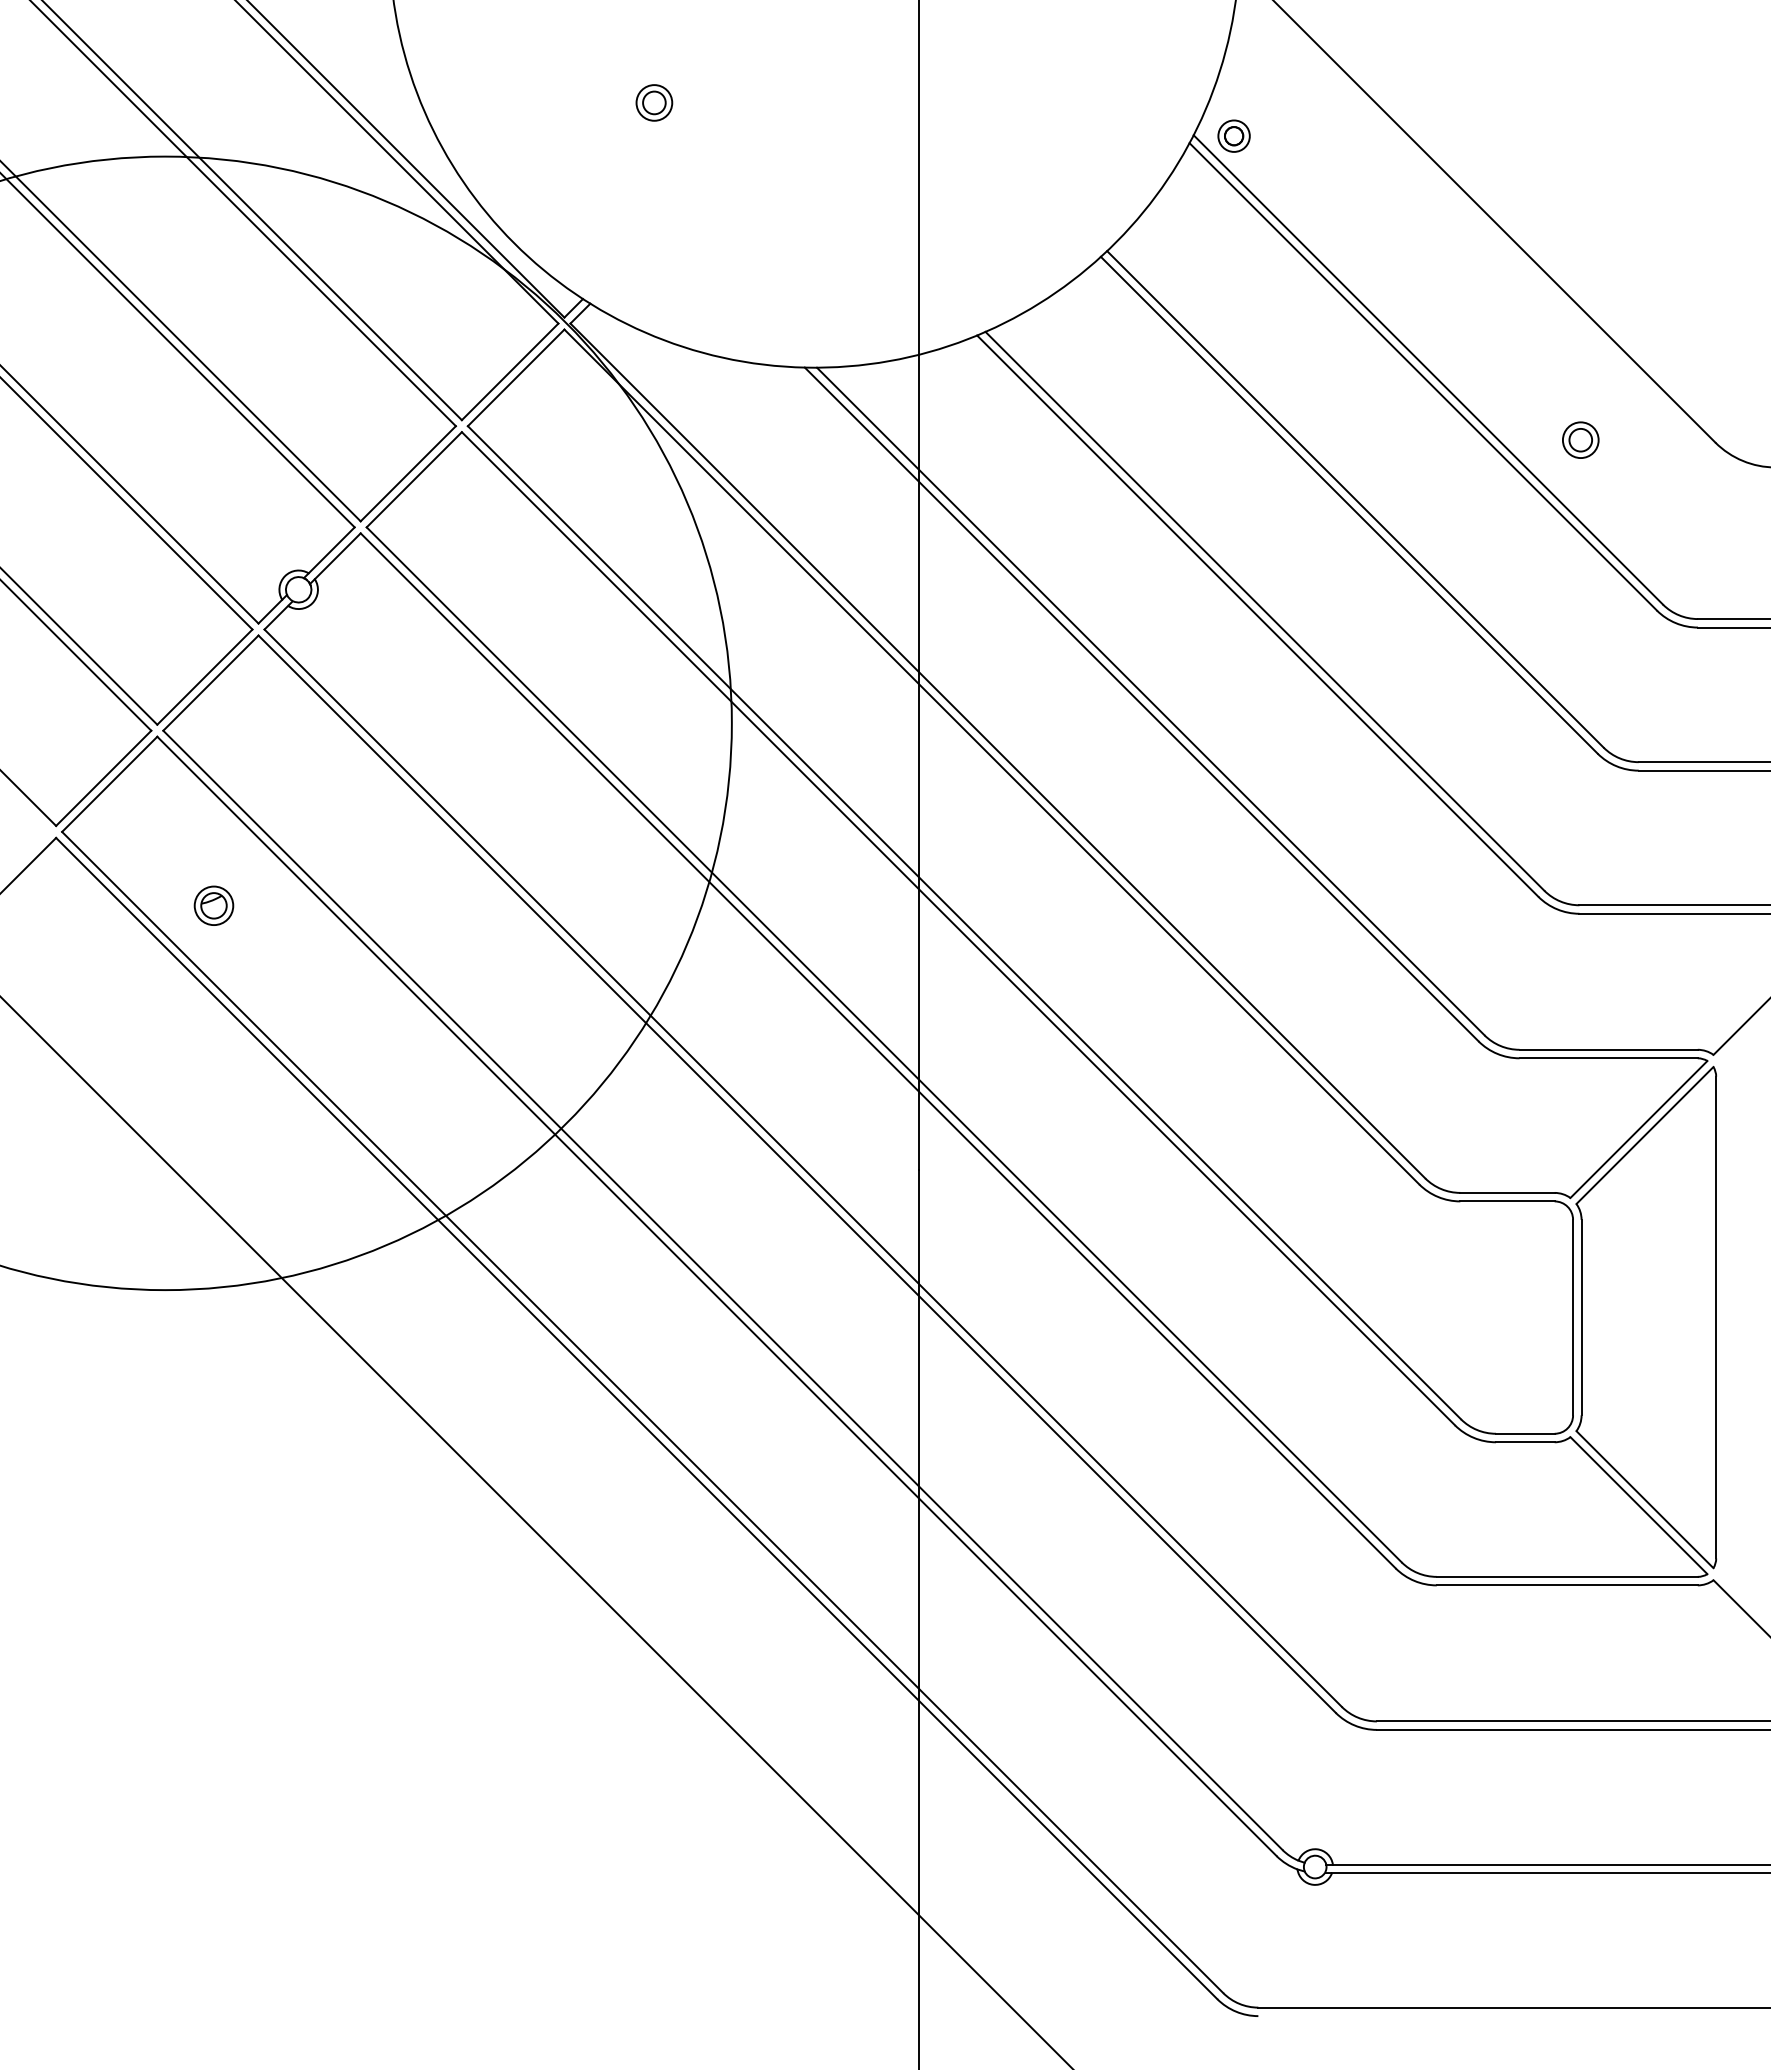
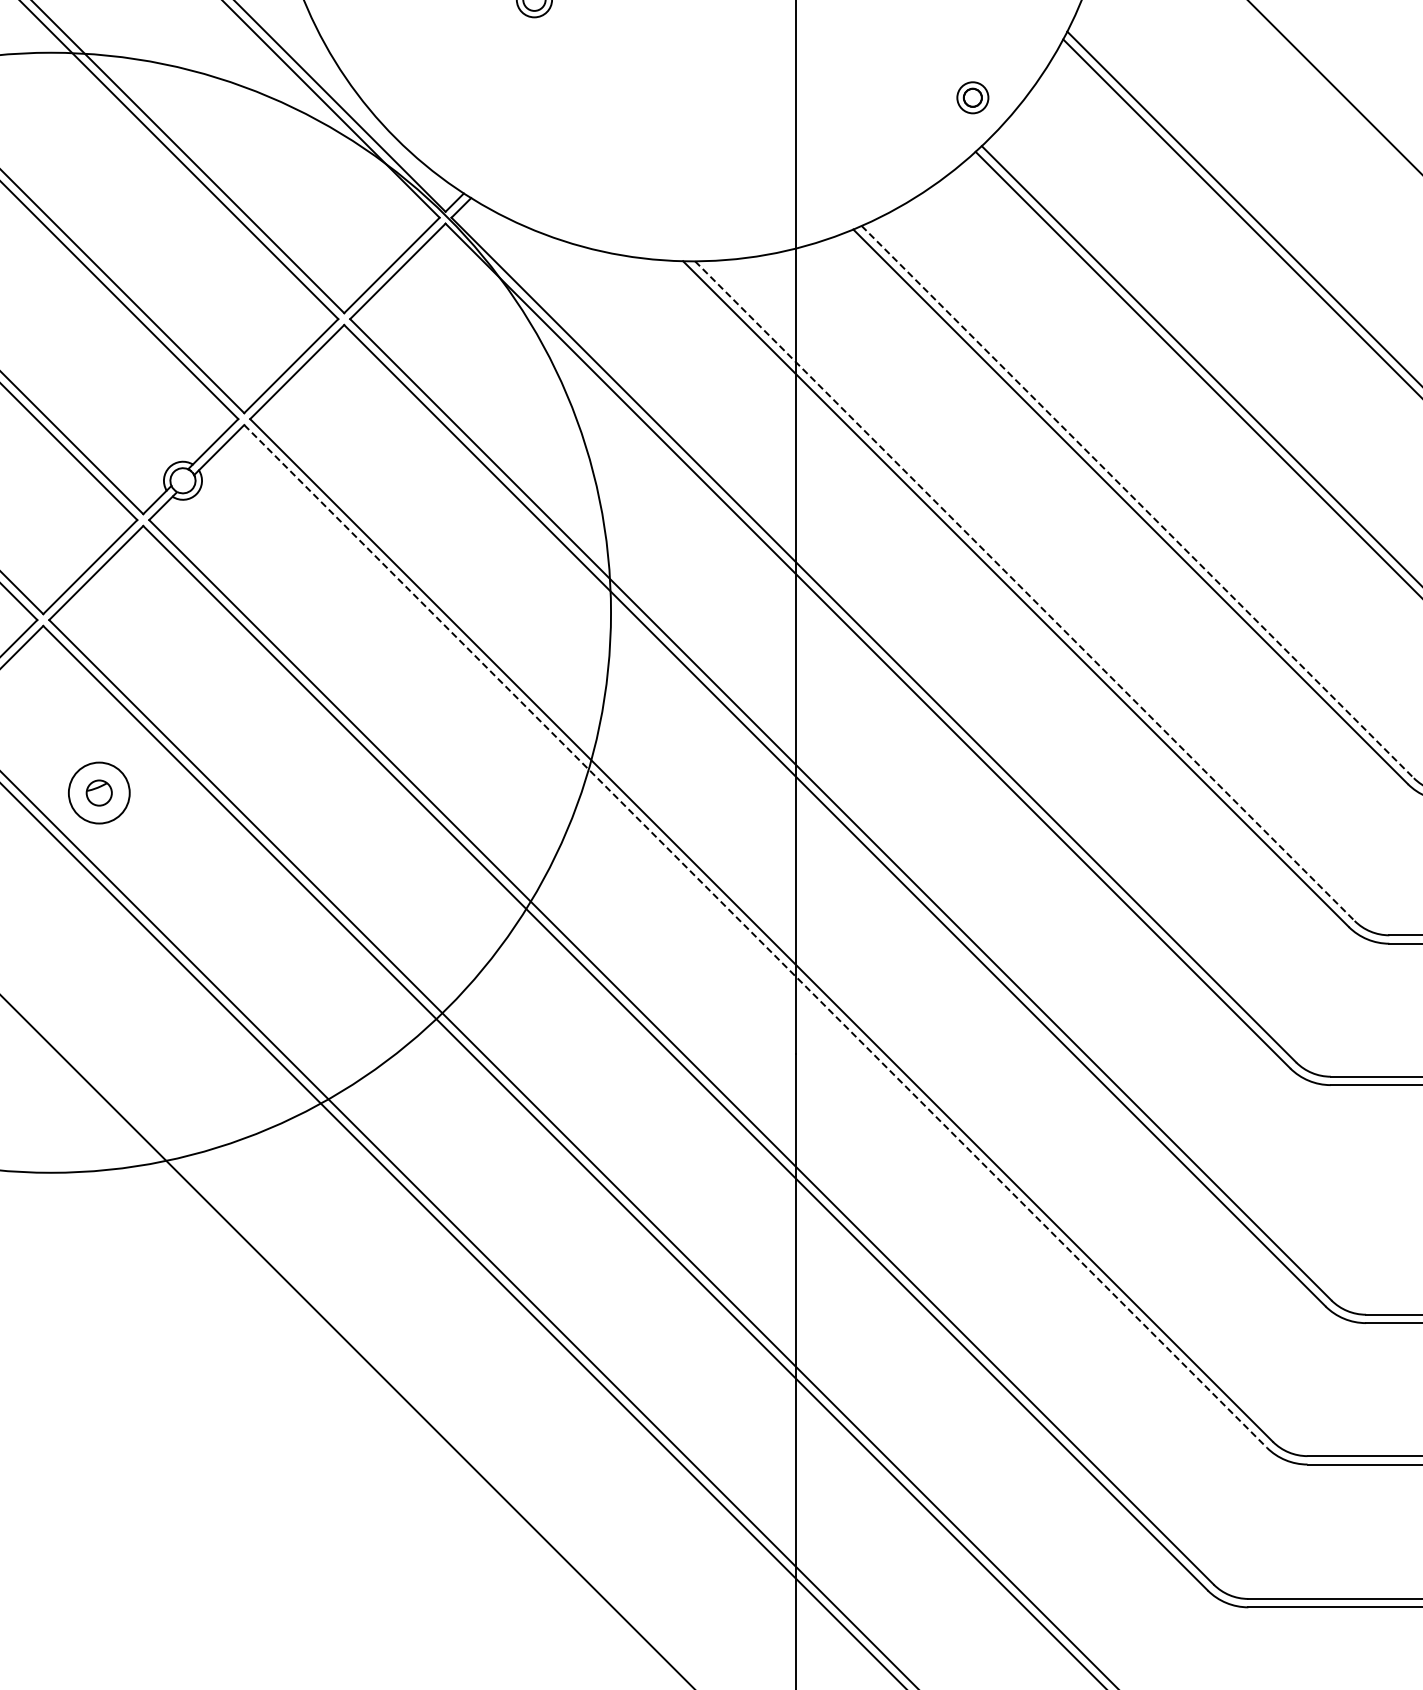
part: (1233, 135) -> (972, 97), moved
line: (1265, 611) -> (1138, 502), solid -> dashed
line: (1151, 701) -> (1025, 591), solid -> dashed
circle: (213, 905) -> (98, 792), size x1.6
line: (878, 1050) -> (755, 936), solid -> dashed

